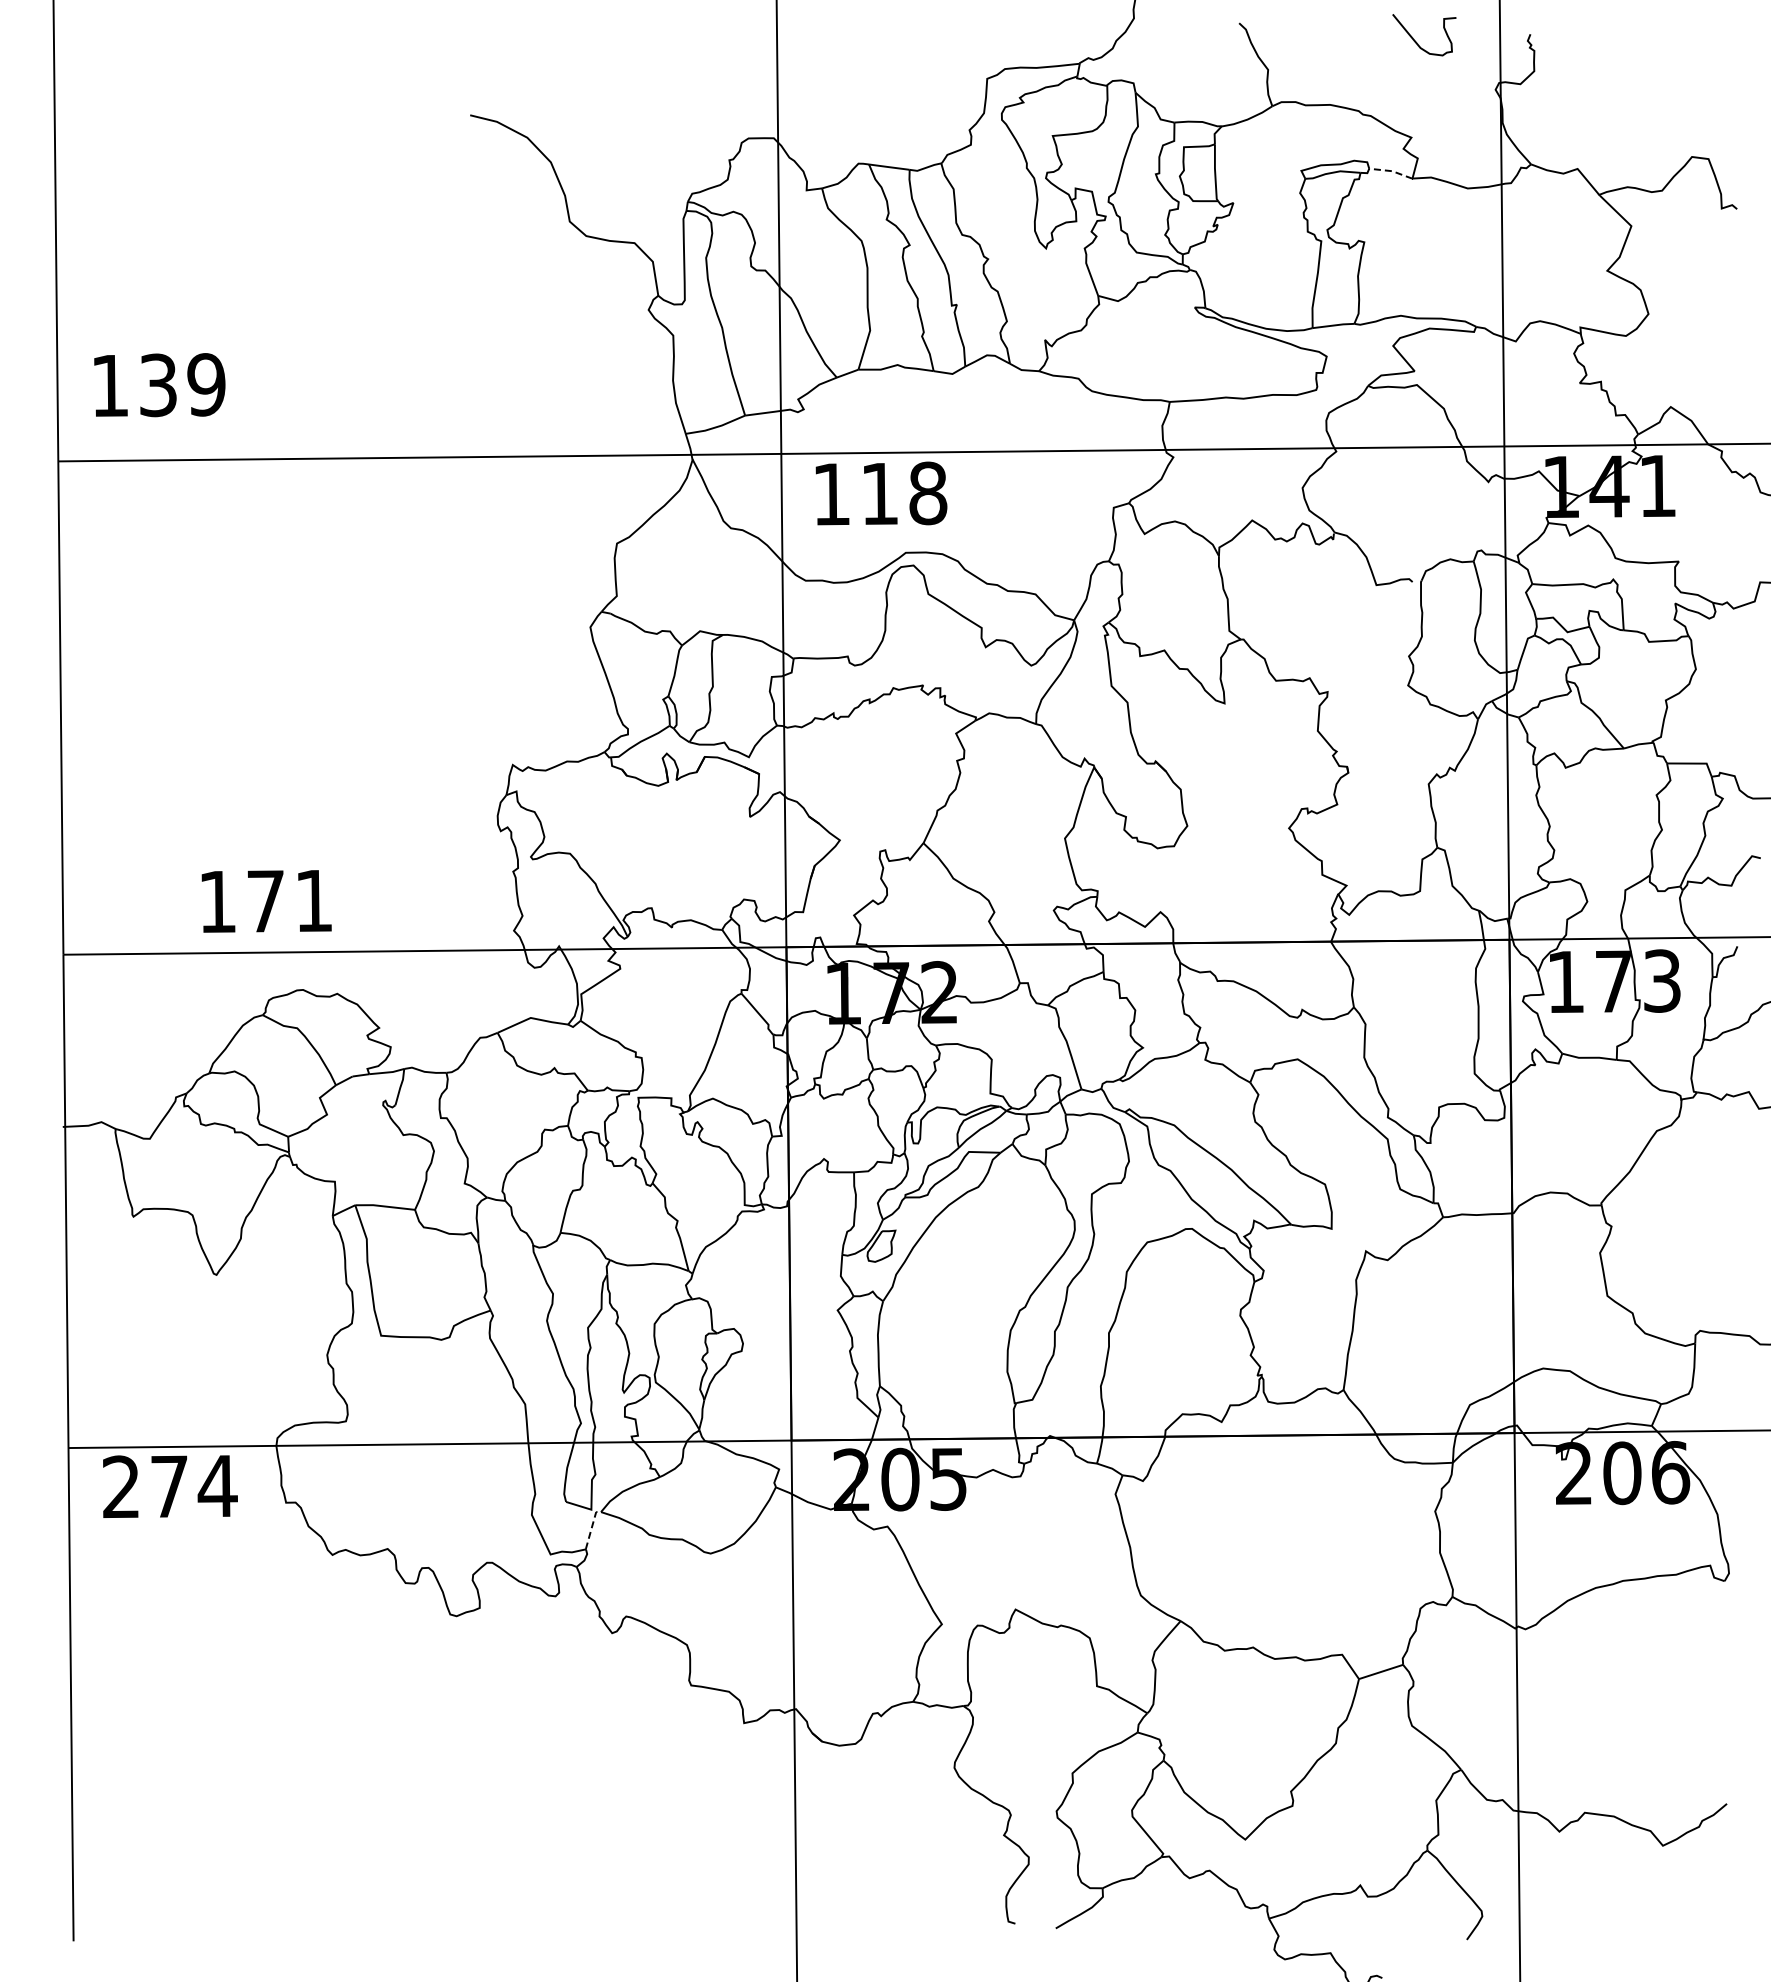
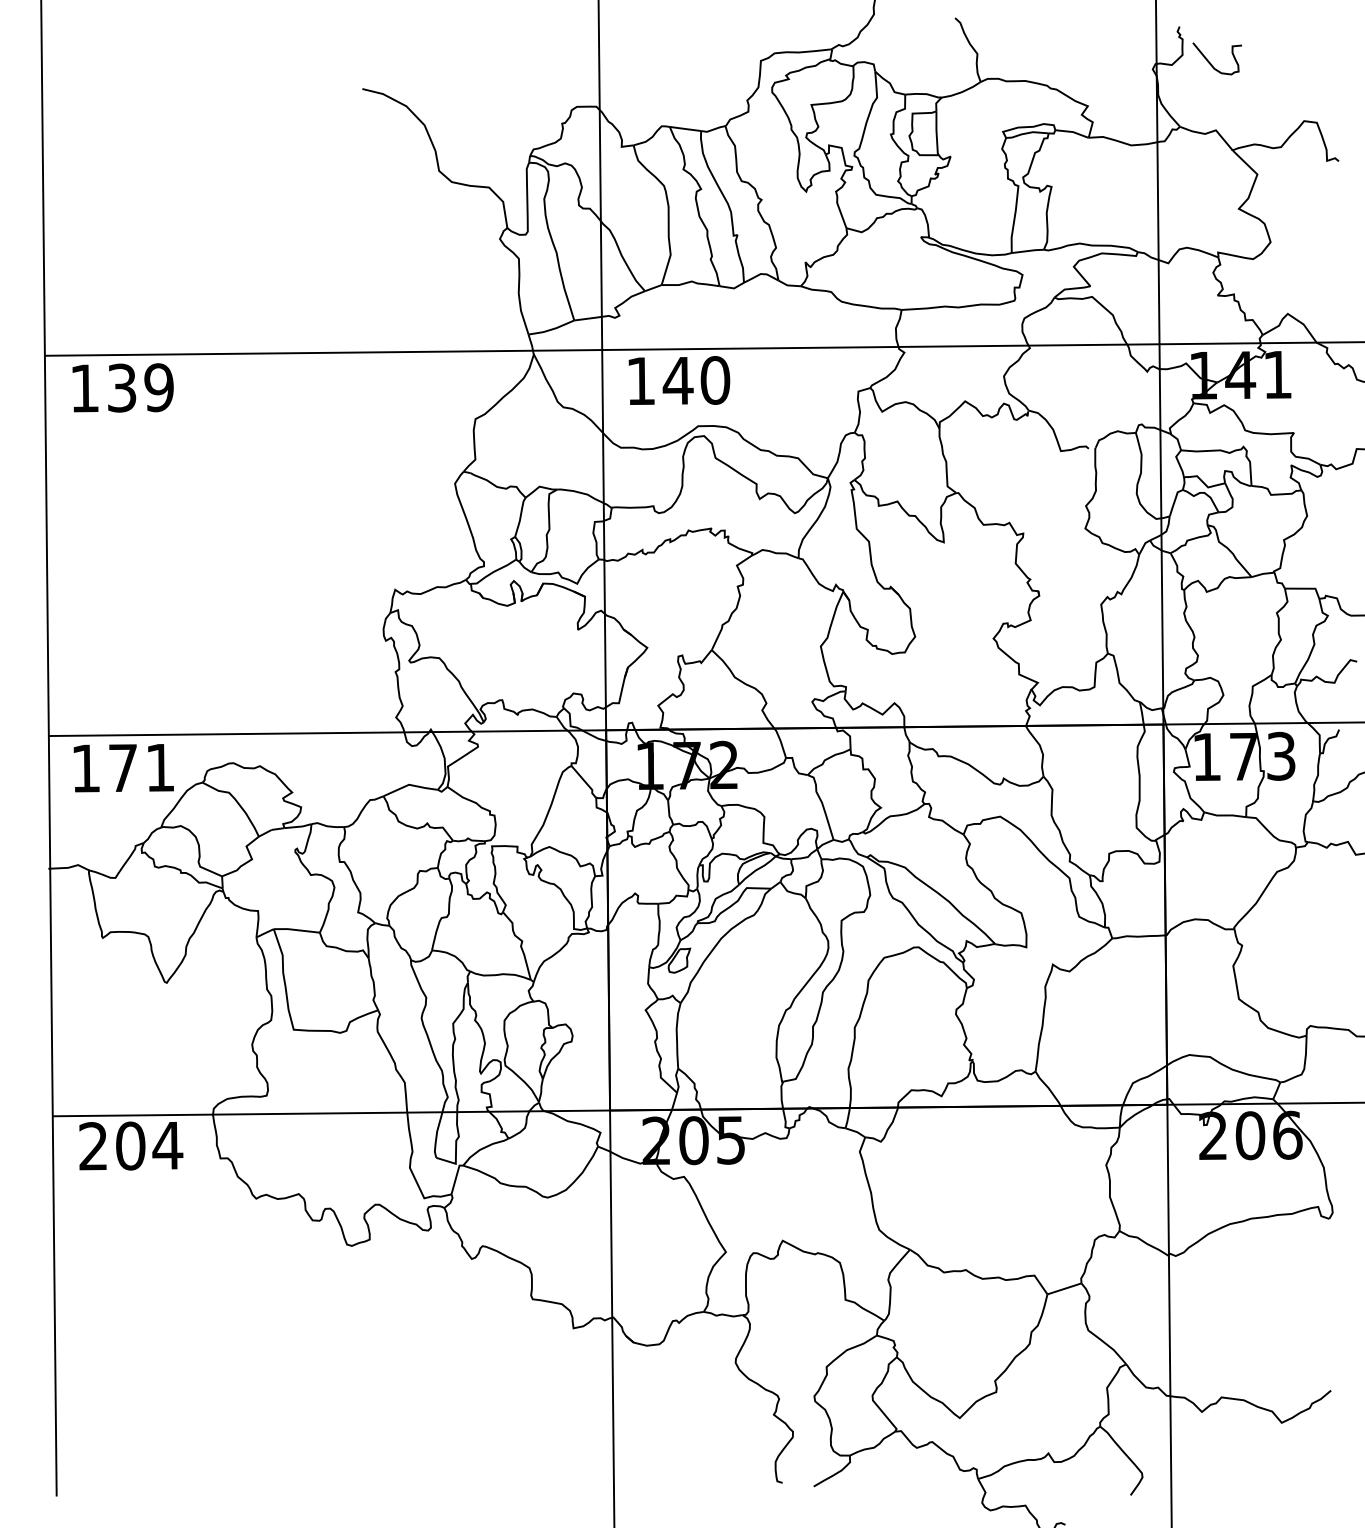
curve: (1417, 42) -> (1212, 64), moved
line: (1392, 171) -> (1073, 132), dashed -> solid
text: (159, 385) -> (122, 388), moved
text: (903, 493) -> (696, 380), 118 -> 140
text: (266, 901) -> (123, 768), moved
text: (169, 1486) -> (130, 1145), 274 -> 204
line: (591, 1528) -> (455, 1178), dashed -> solid

